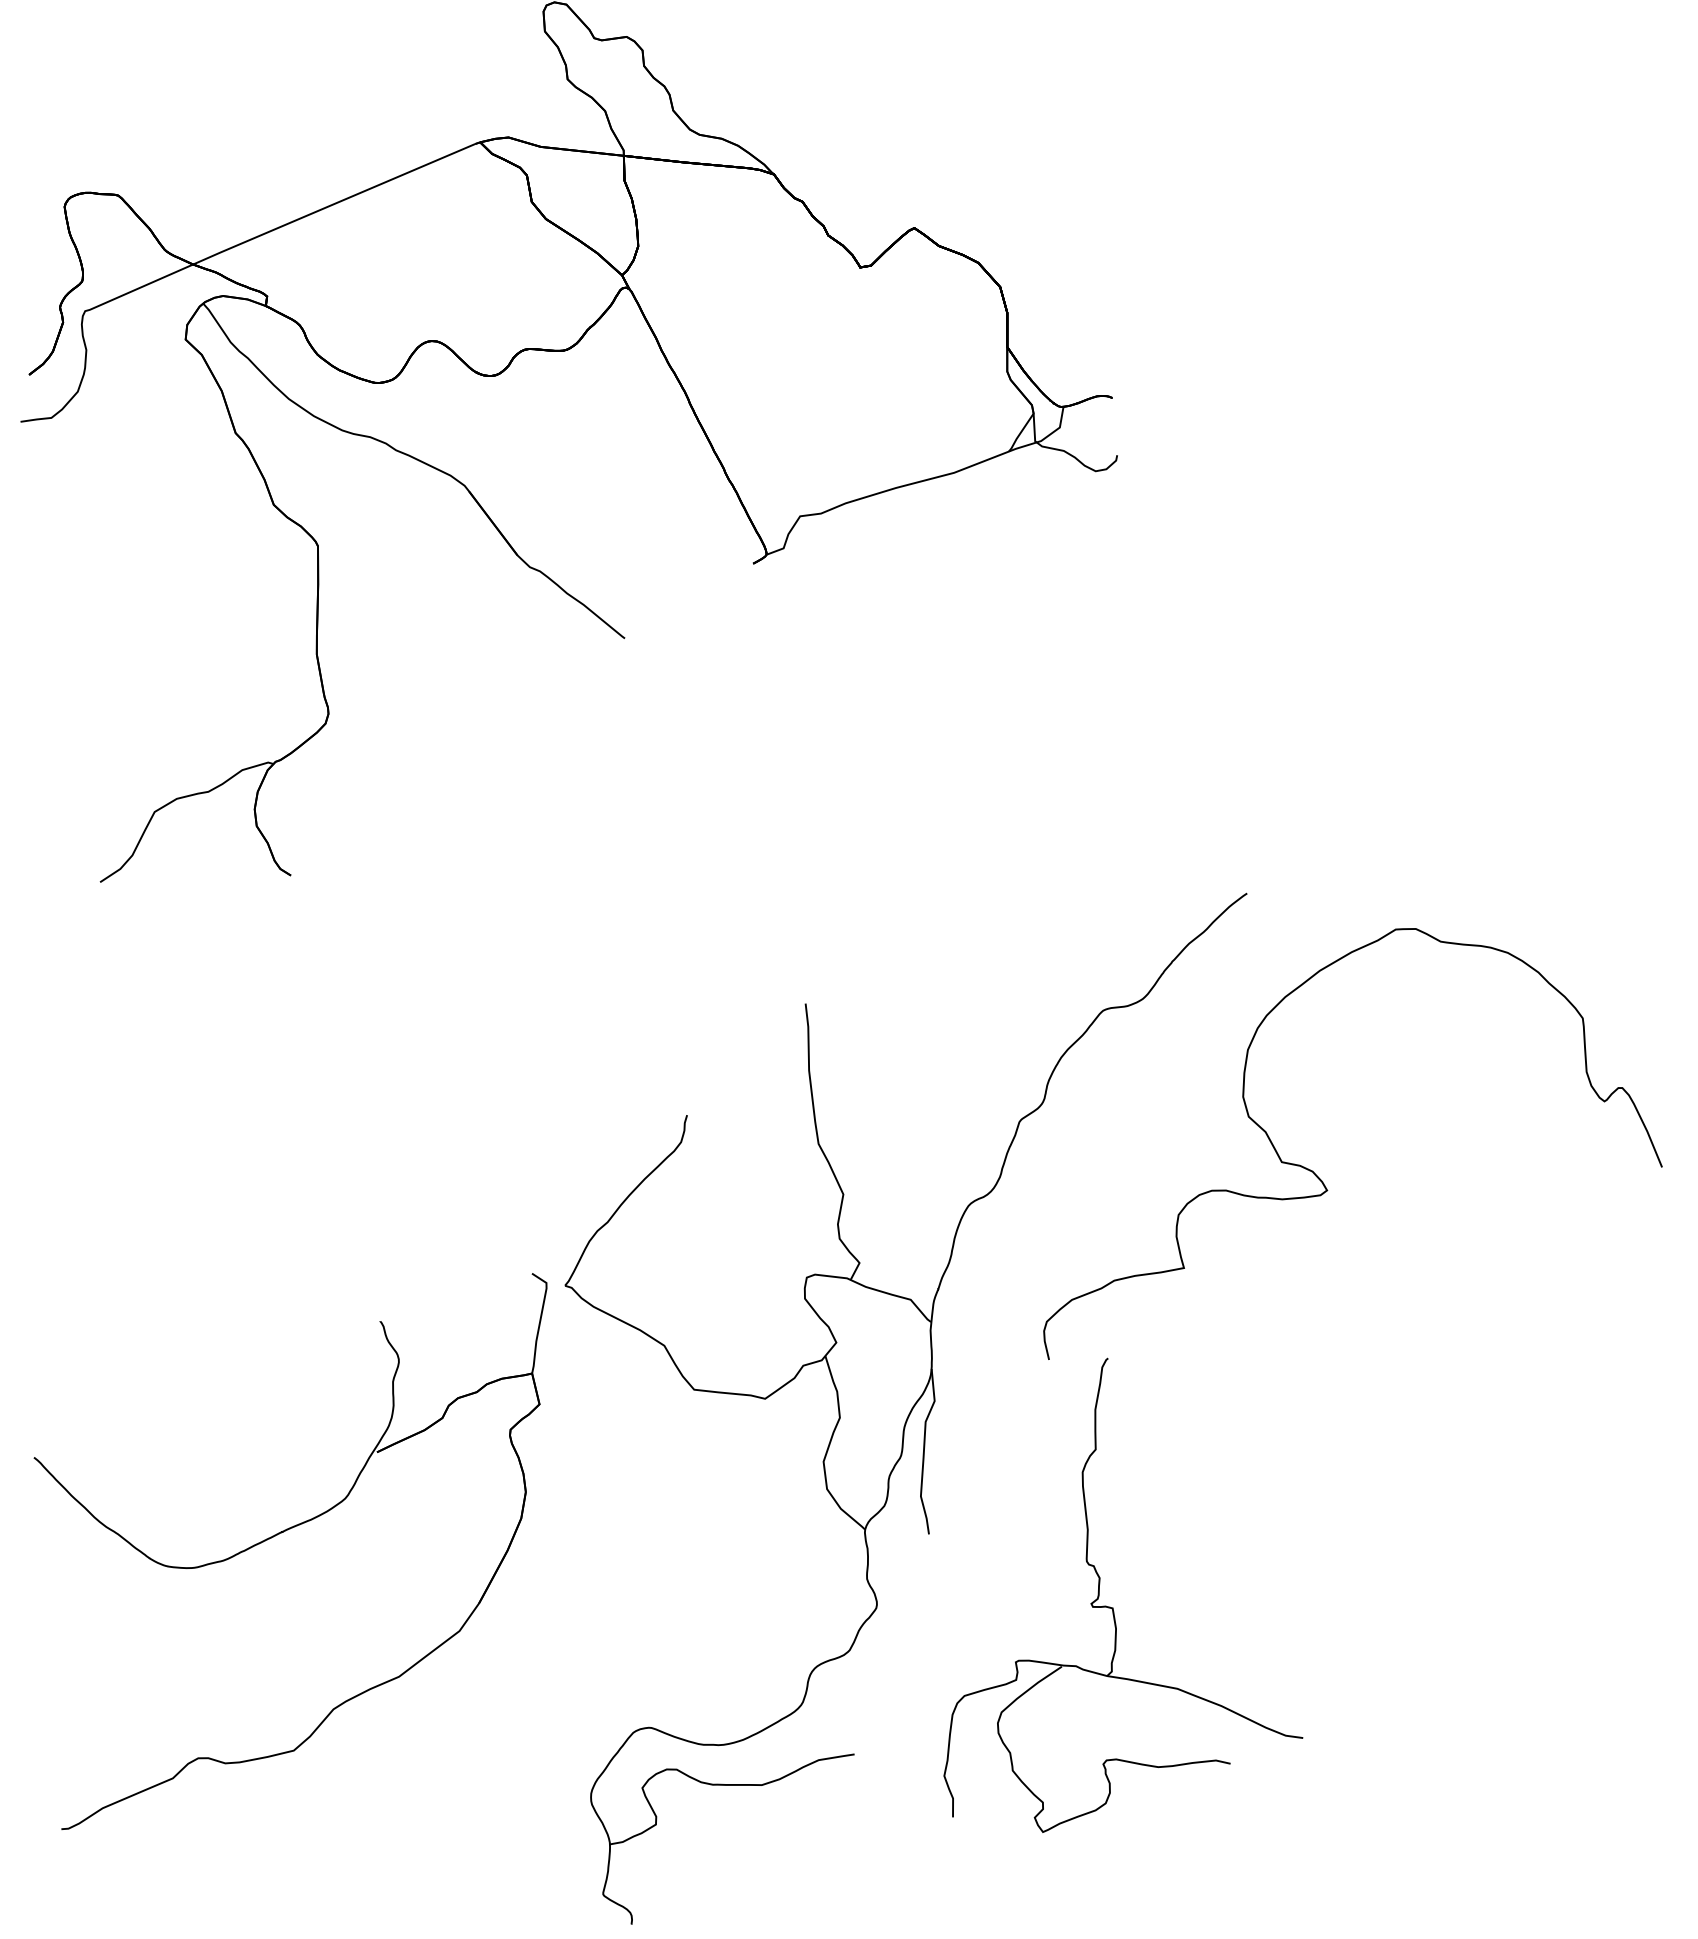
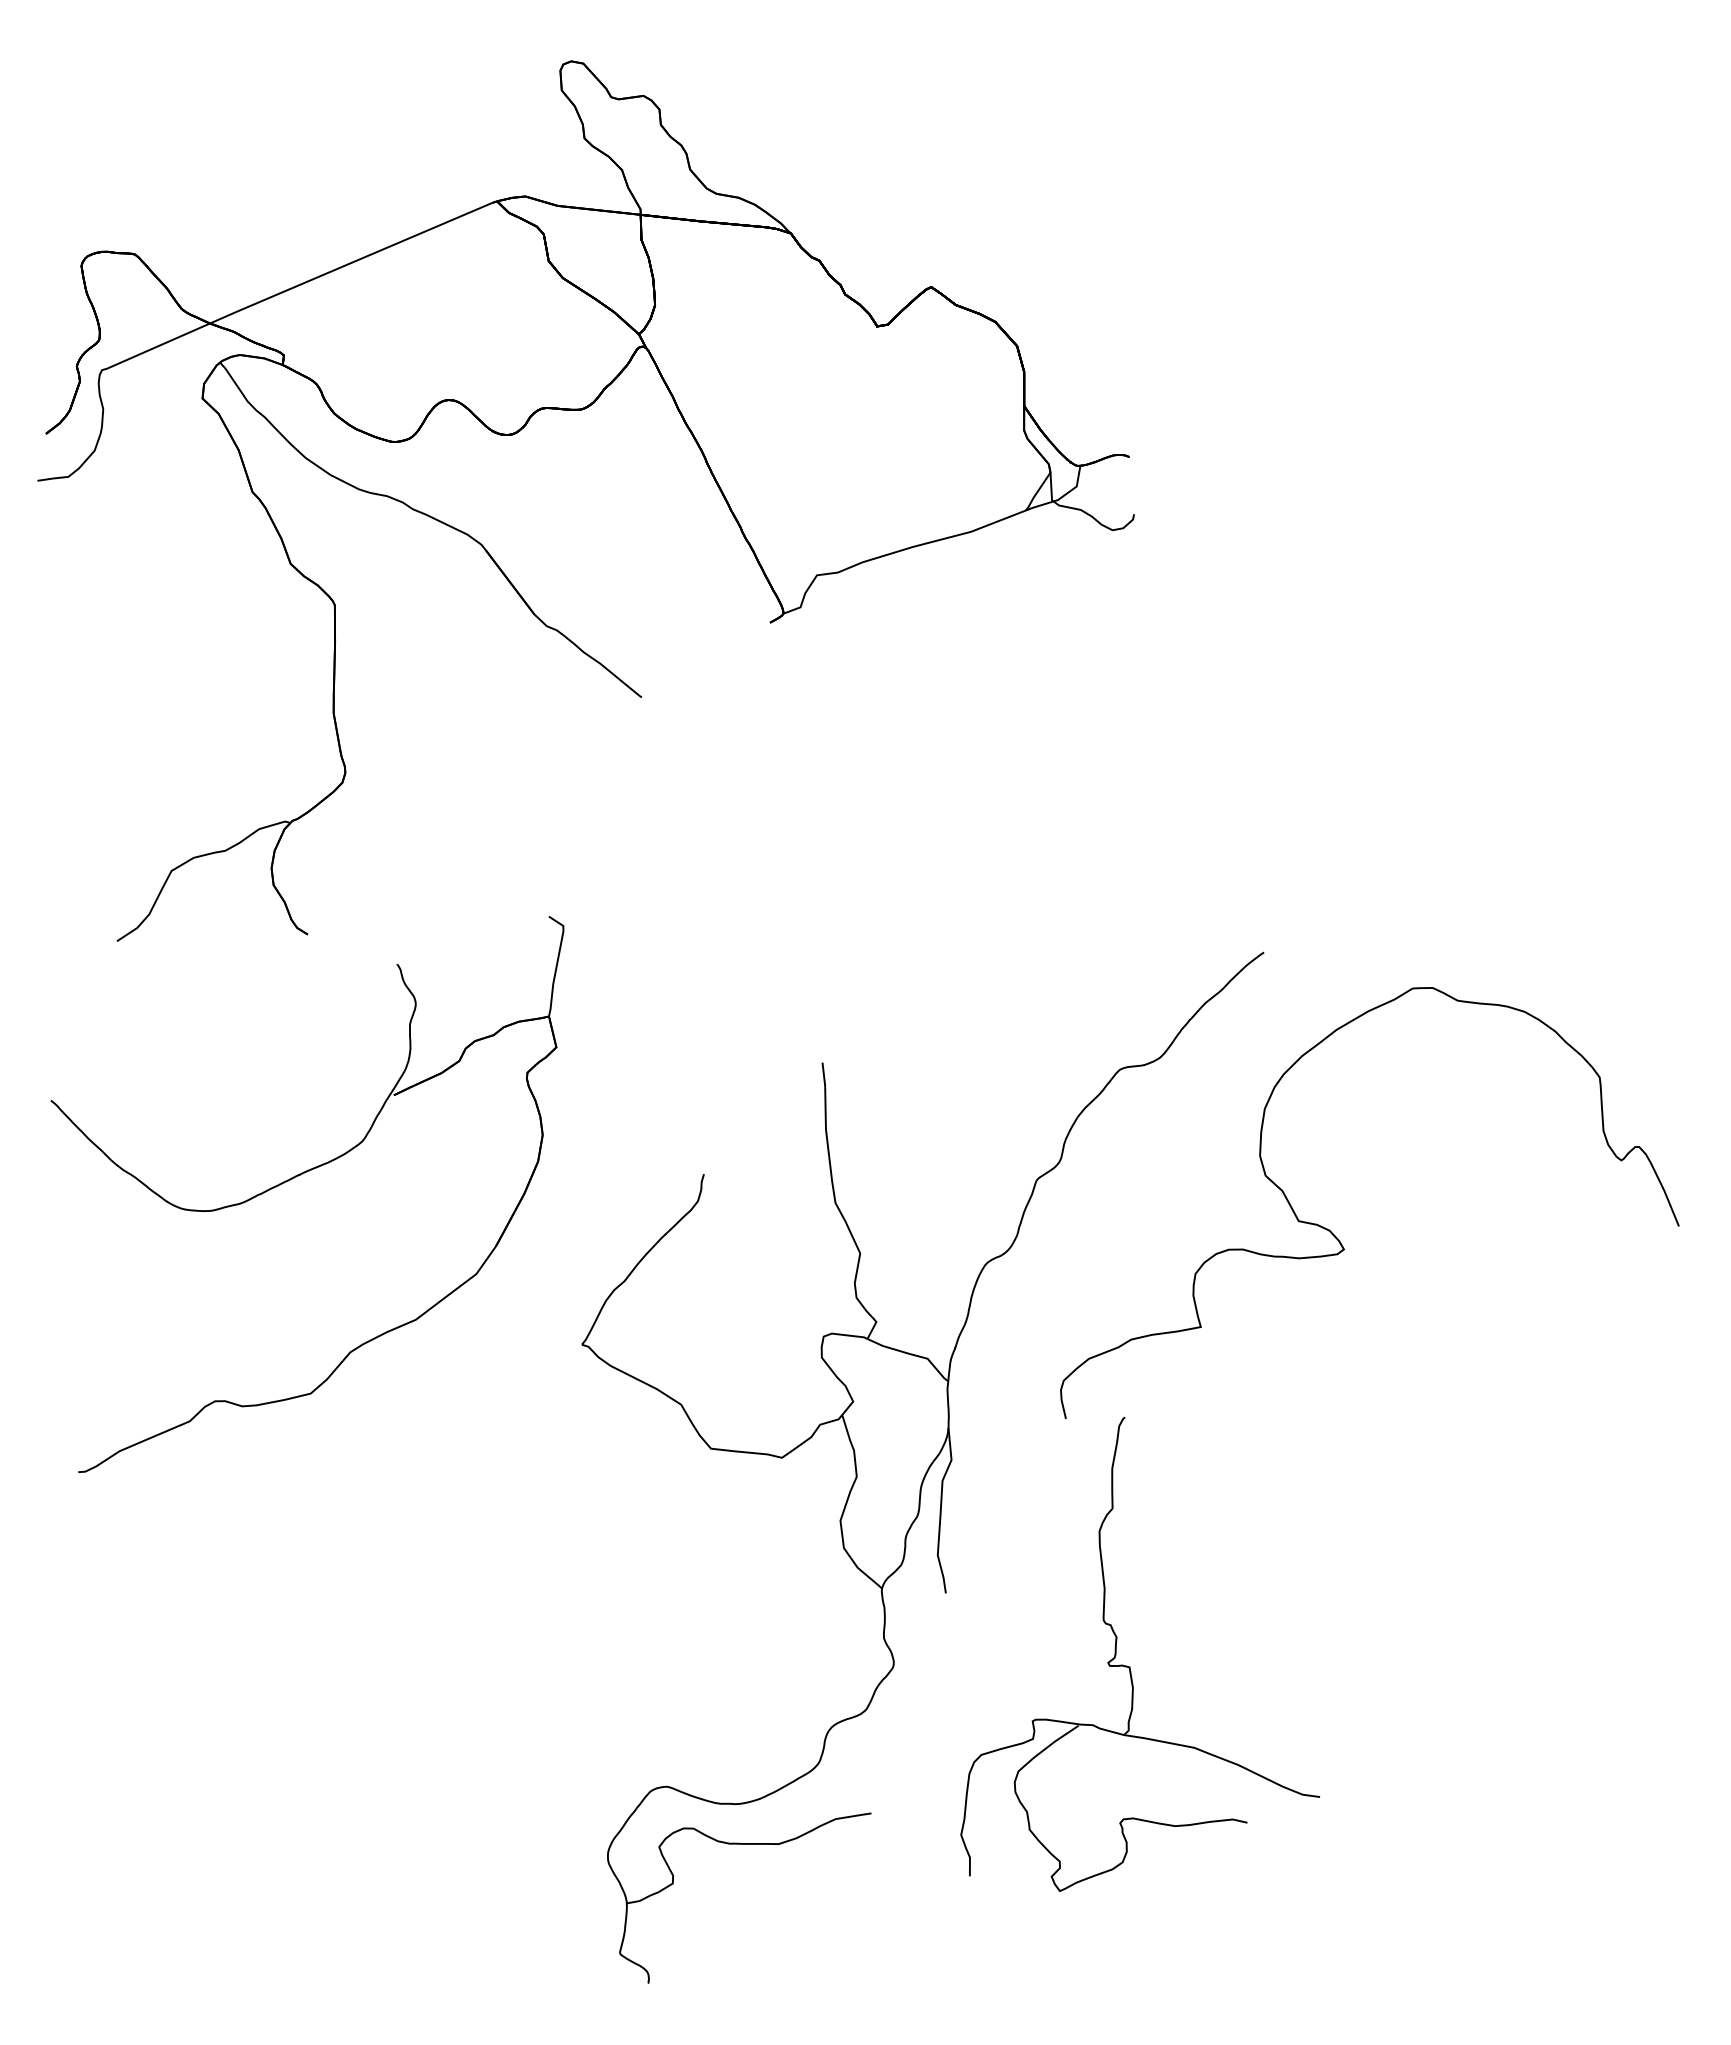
part: (281, 1533) -> (298, 1176), moved

